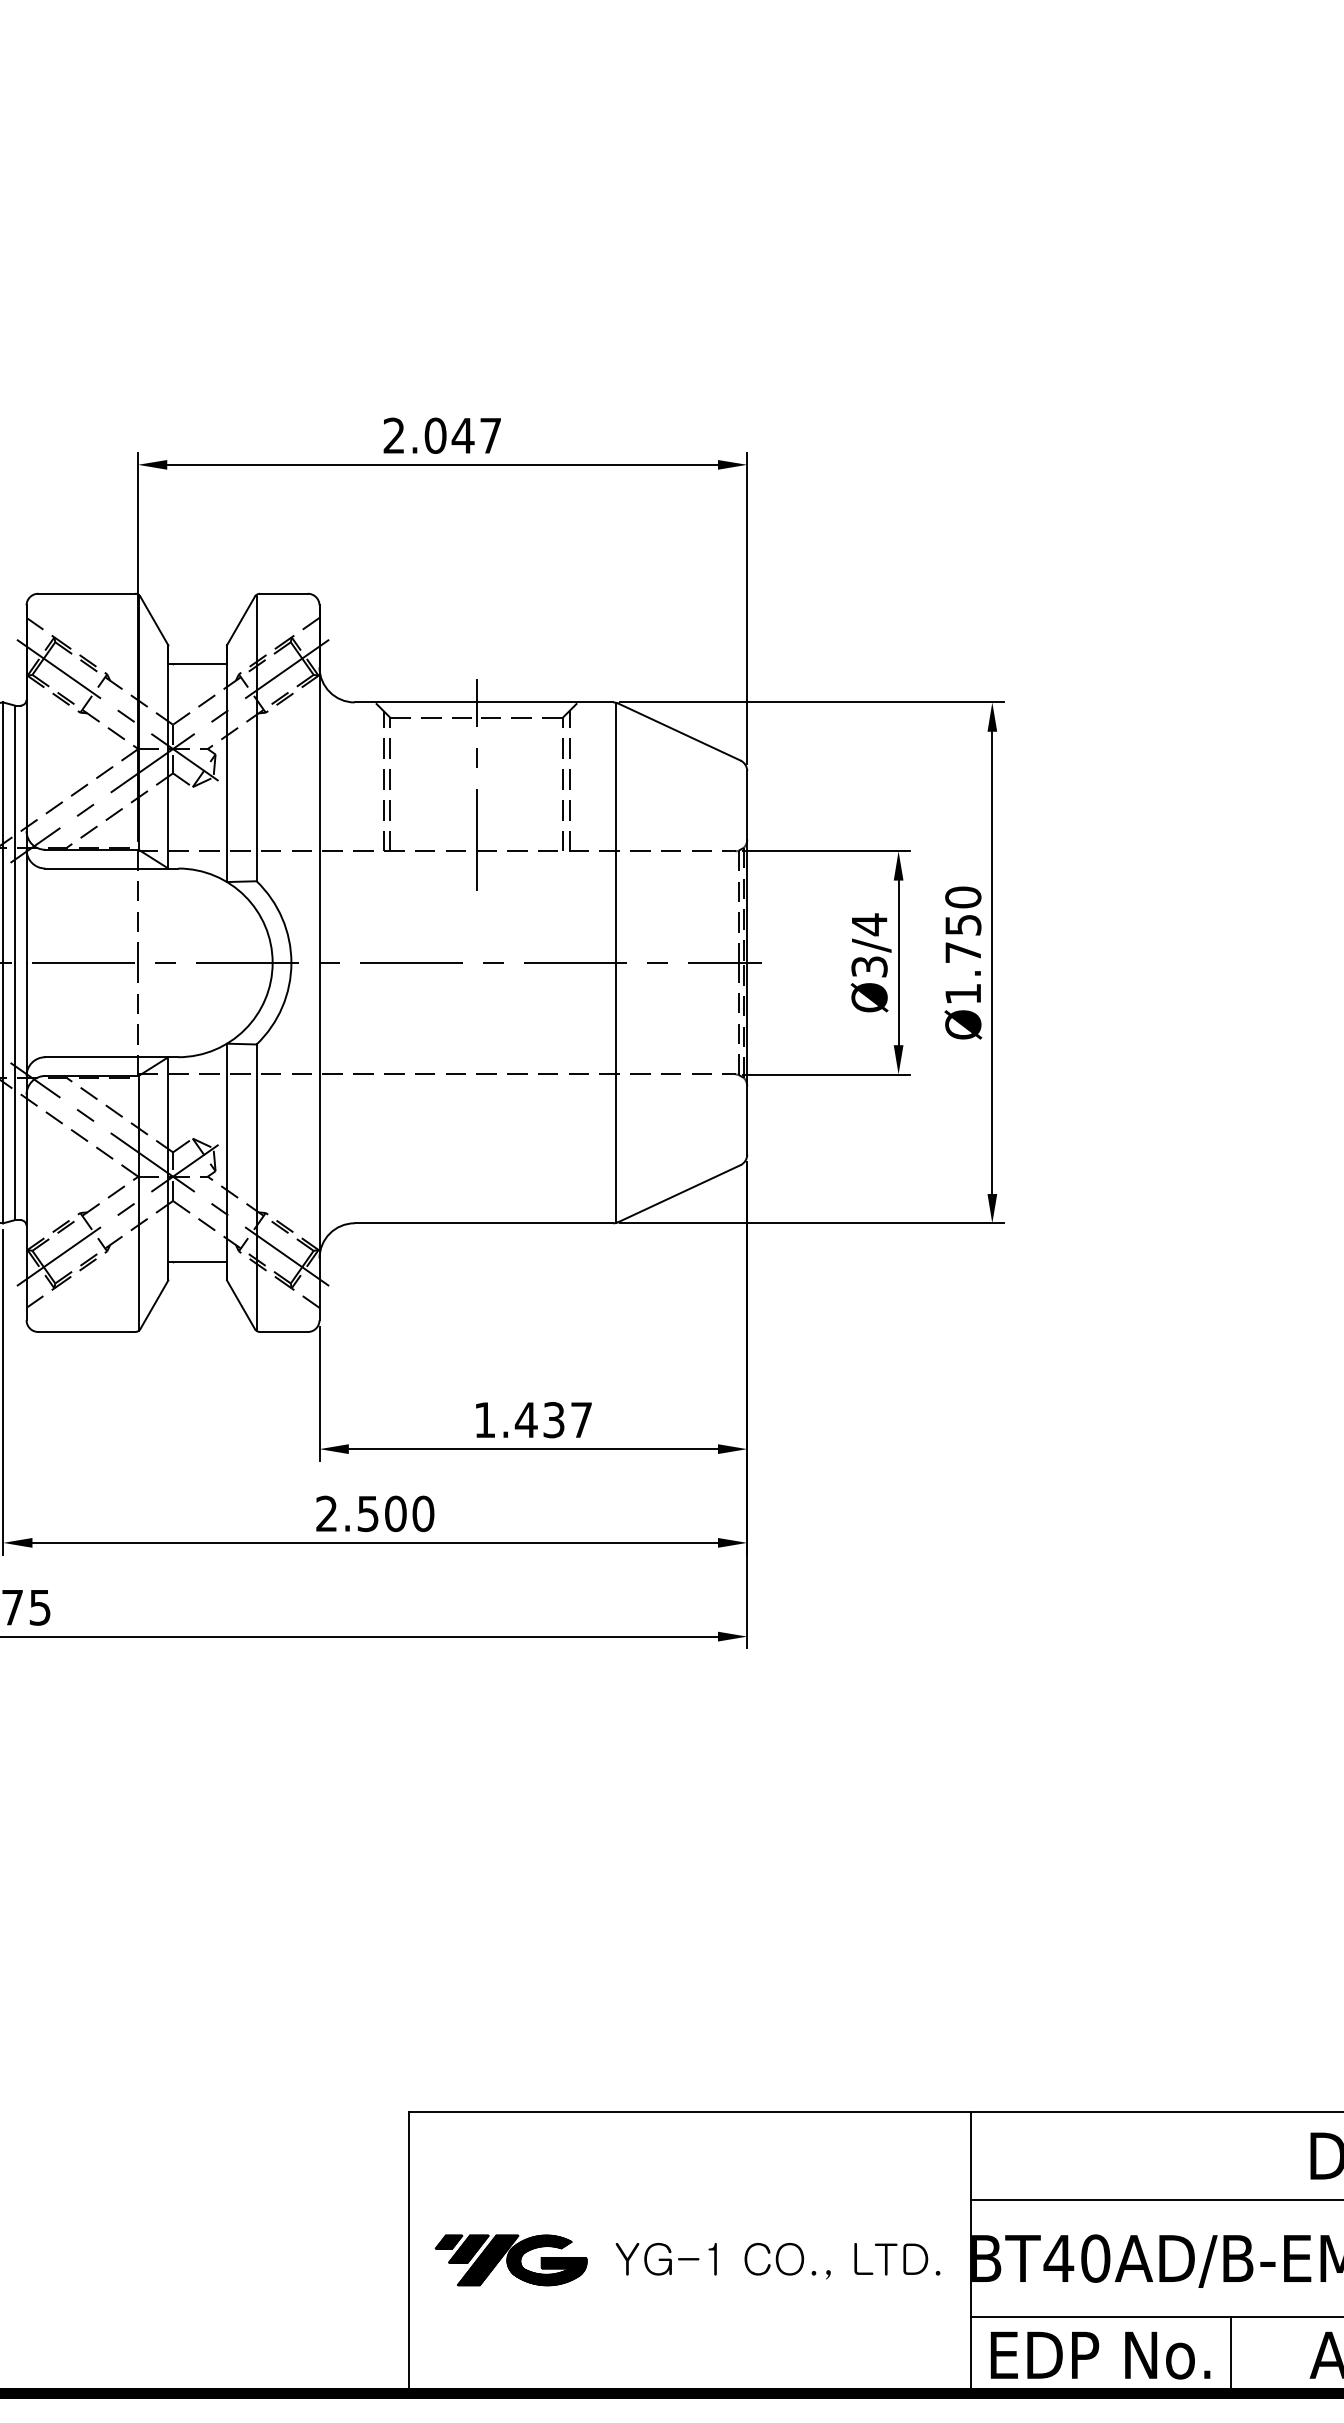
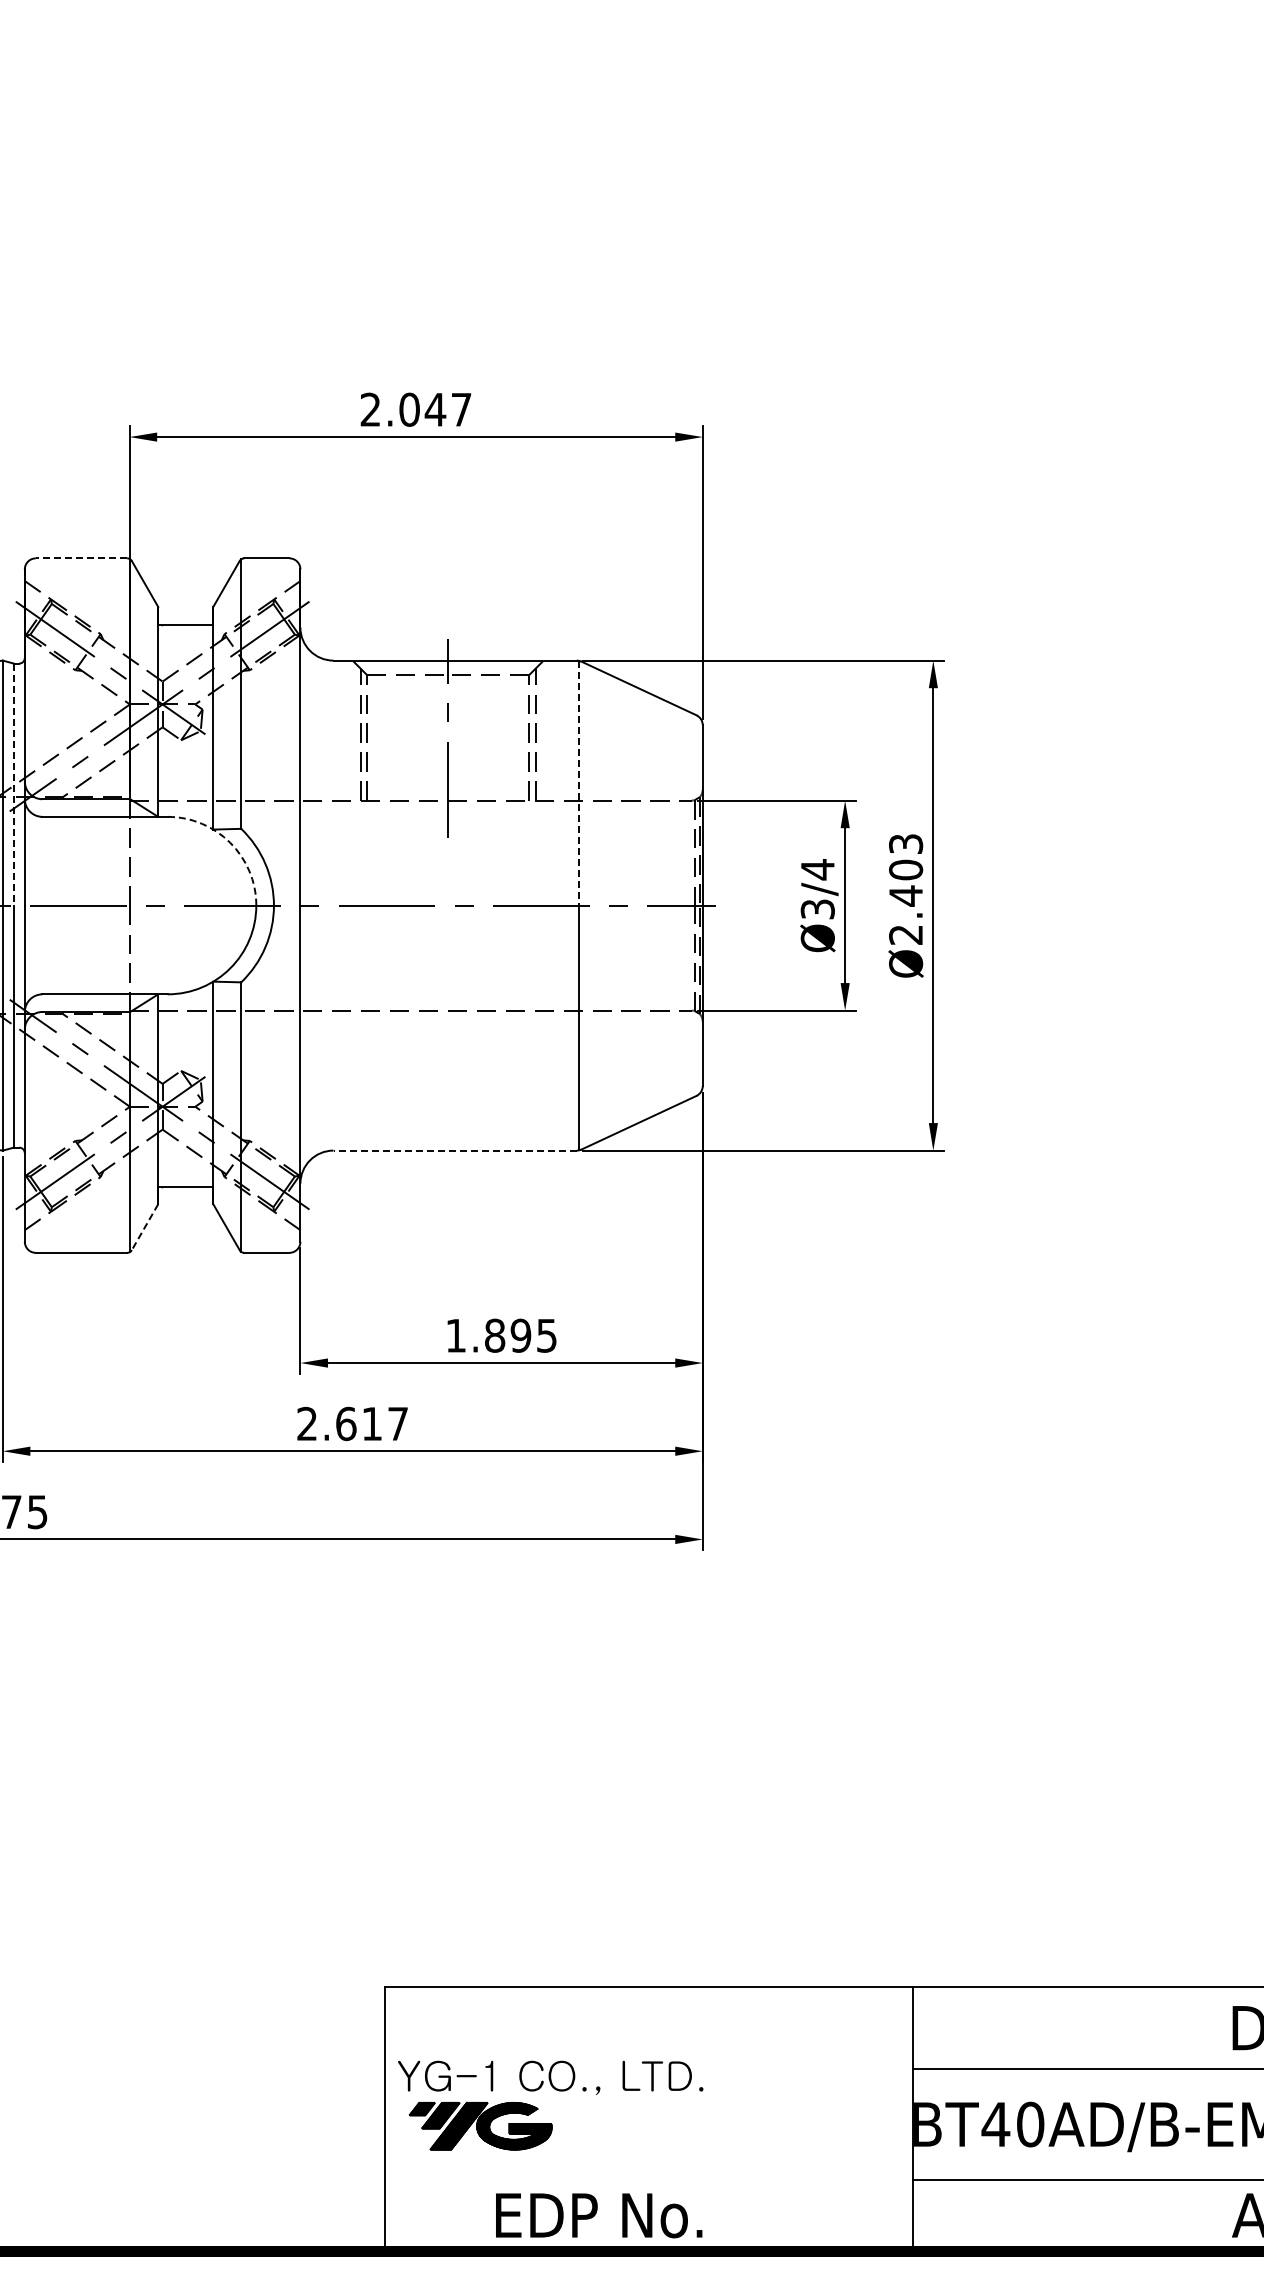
line: (86, 593) -> (81, 558), solid -> dashed
line: (616, 833) -> (579, 783), solid -> dashed
line: (14, 835) -> (13, 785), solid -> dashed
arc: (245, 895) -> (230, 842), solid -> dashed
text: (963, 944) -> (906, 888), Ø1.750 -> Ø2.403
line: (484, 1223) -> (455, 1150), solid -> dashed
line: (153, 1305) -> (144, 1227), solid -> dashed
text: (553, 1419) -> (520, 1335), 1.437 -> 1.895
text: (396, 1513) -> (372, 1423), 2.500 -> 2.617
text: (777, 2260) -> (550, 2077), moved
text: (1100, 2355) -> (599, 2215), moved
line: (1230, 2355) -> (1157, 2215), removed

